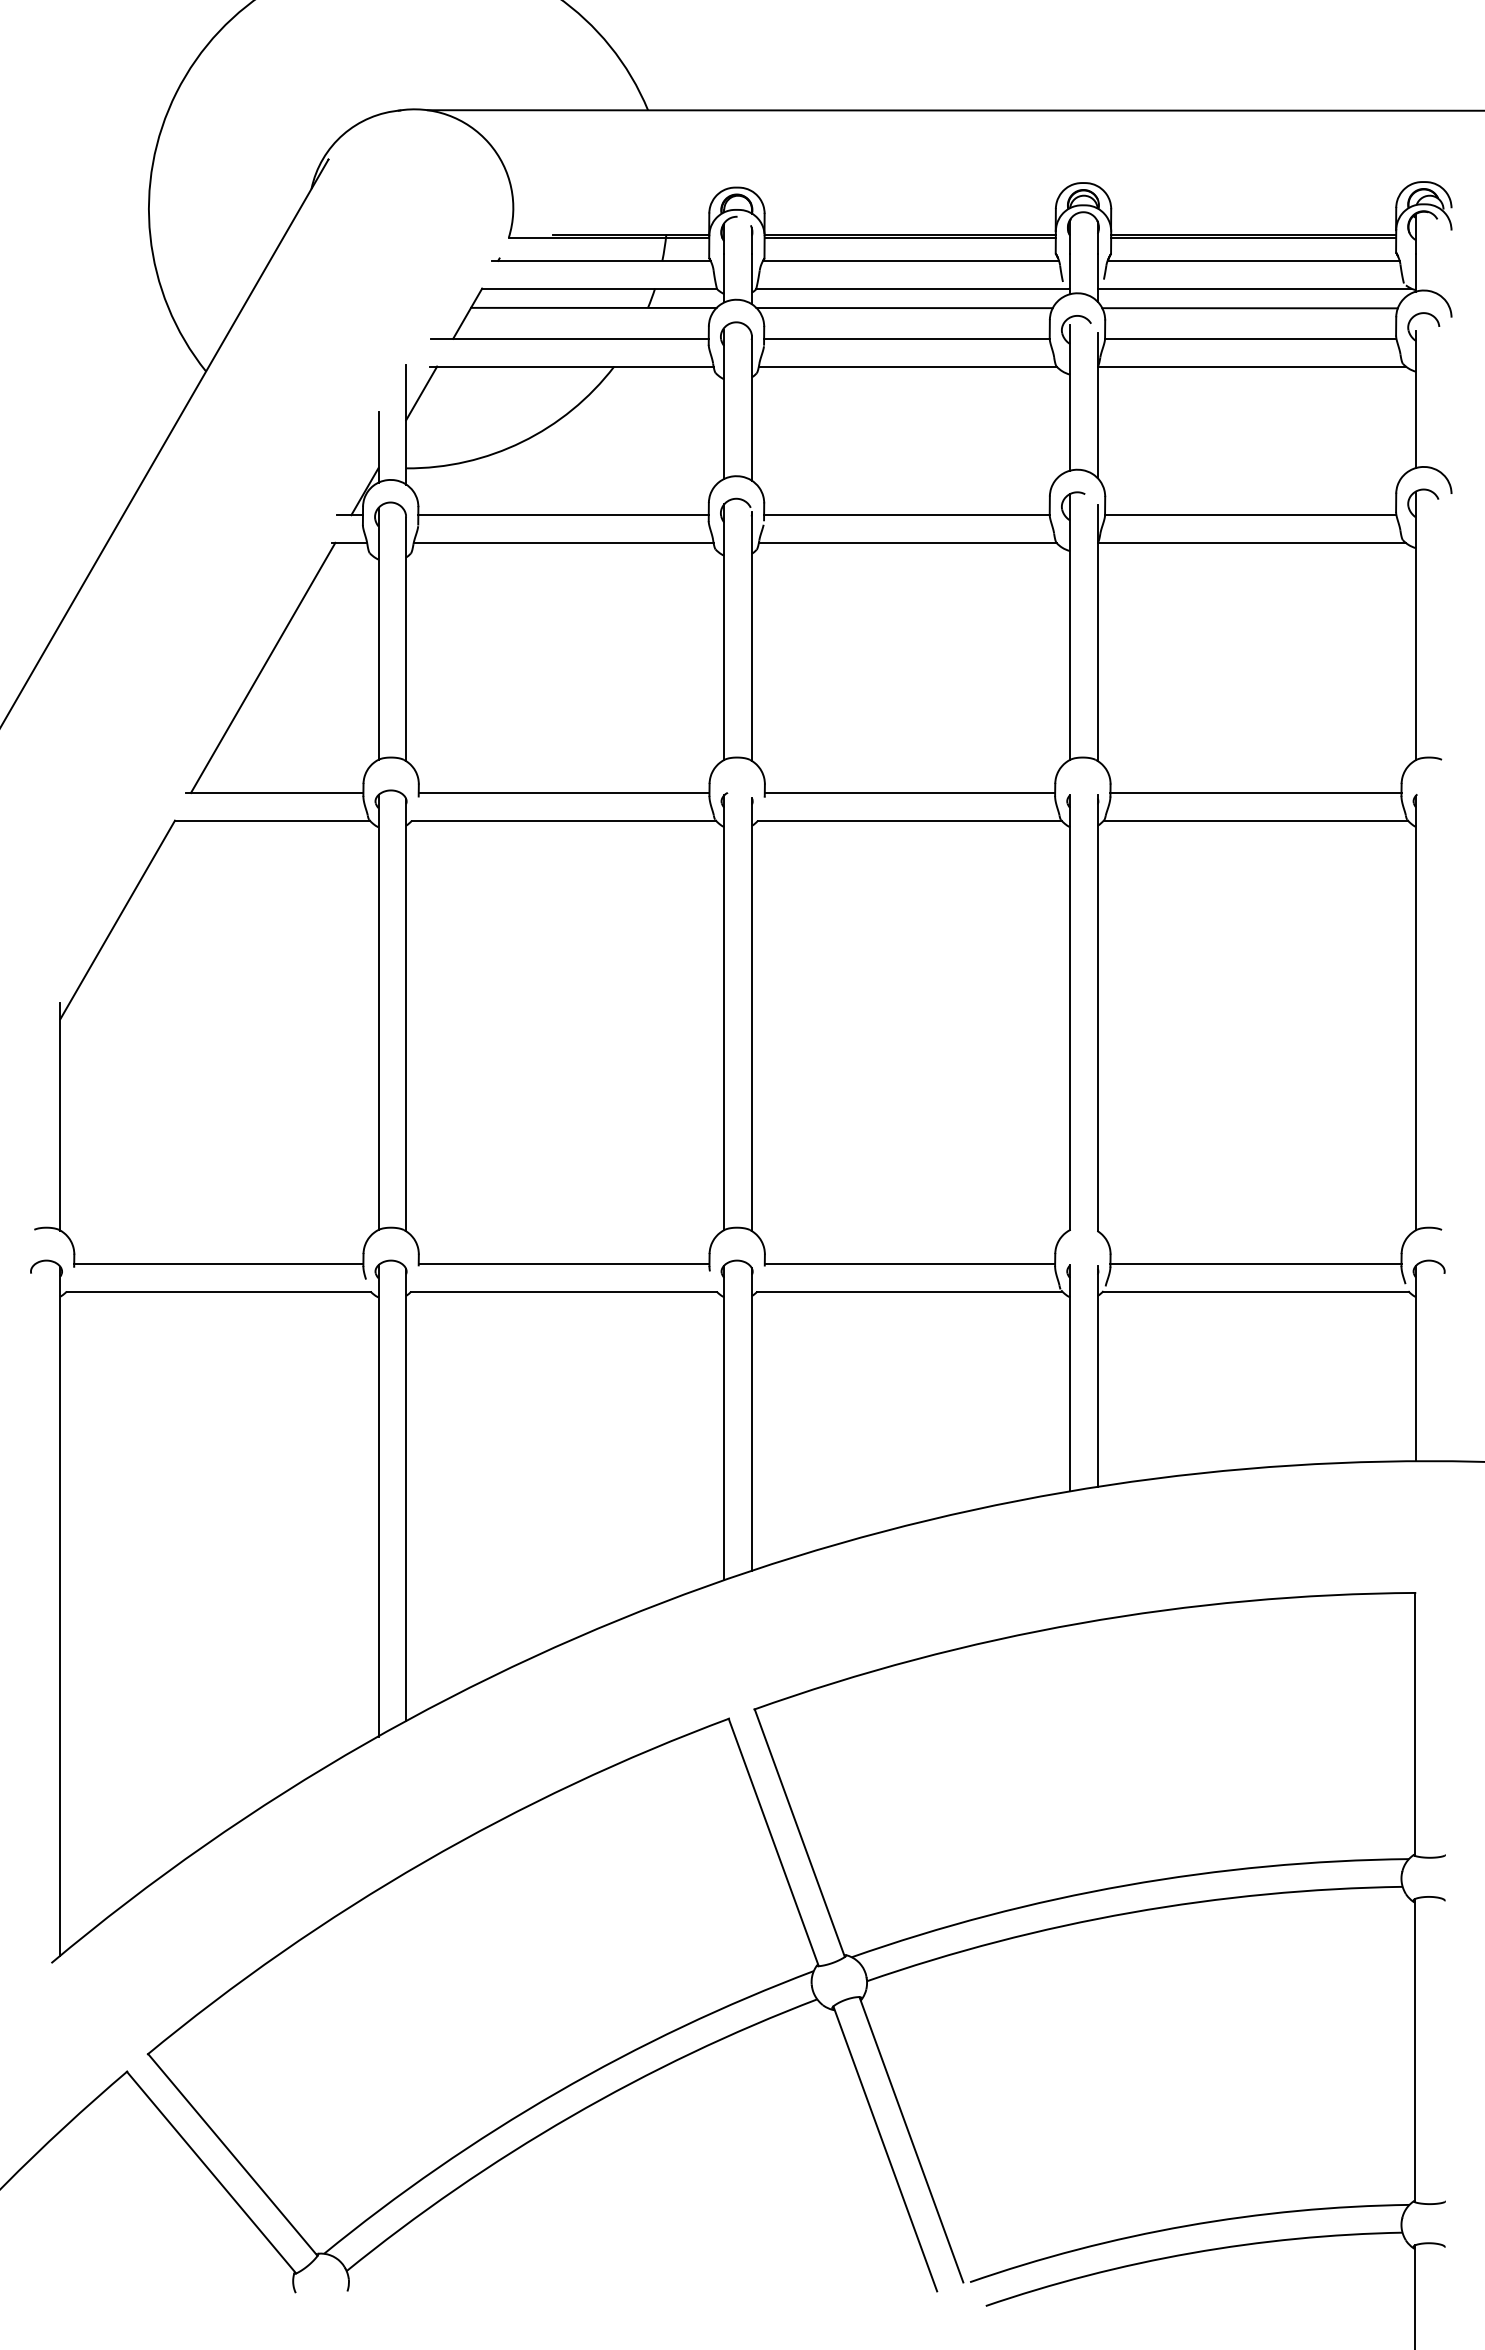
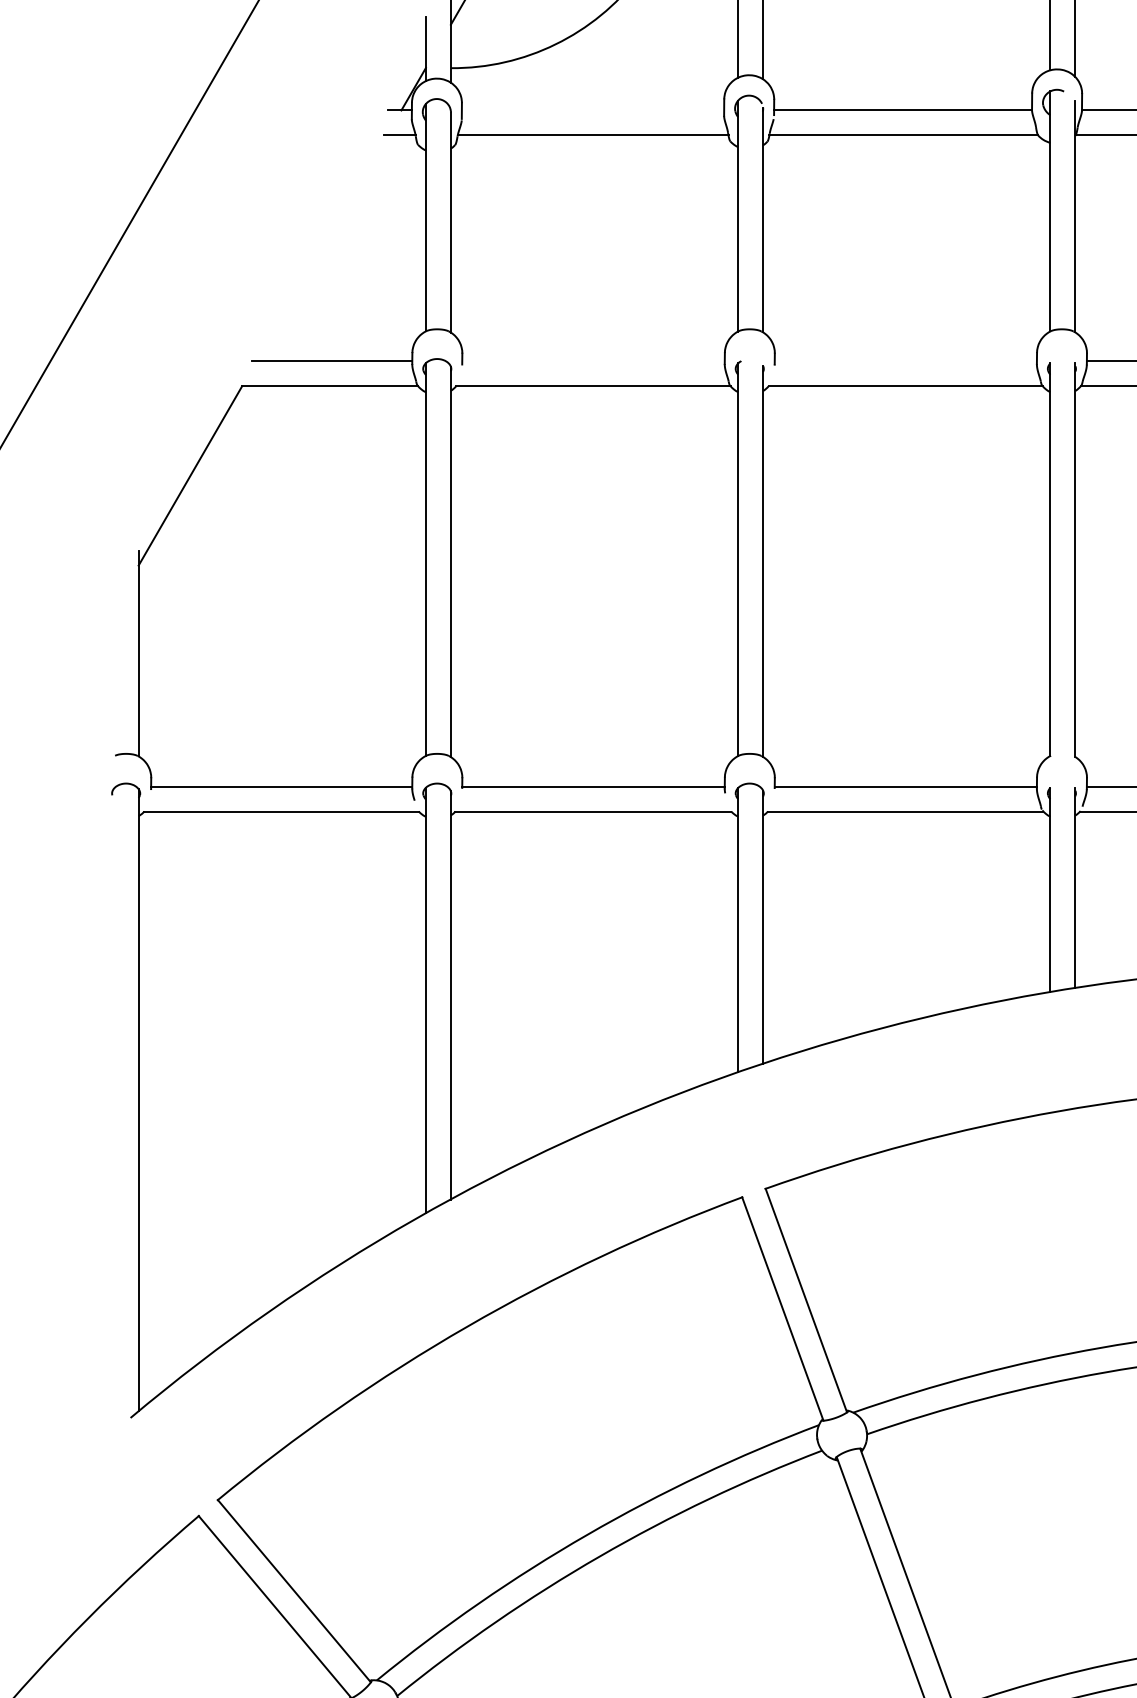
line: (563, 515) -> (592, 110), removed
line: (262, 667) -> (321, 247), removed
line: (563, 793) -> (592, 361), removed
line: (909, 793) -> (905, 361), removed

